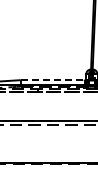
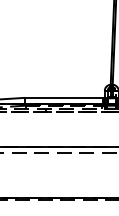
line: (53, 80) -> (64, 98), dashed -> solid

